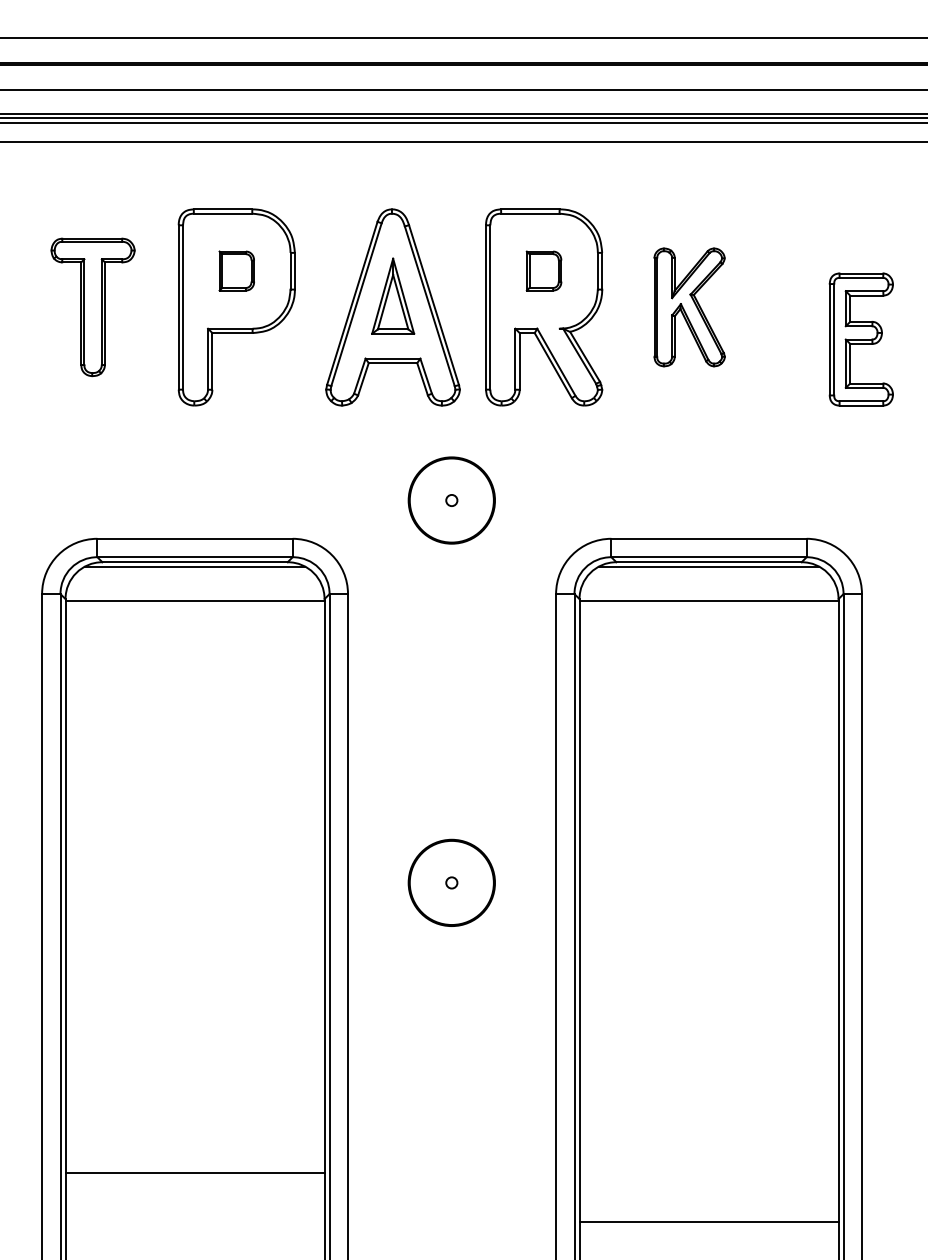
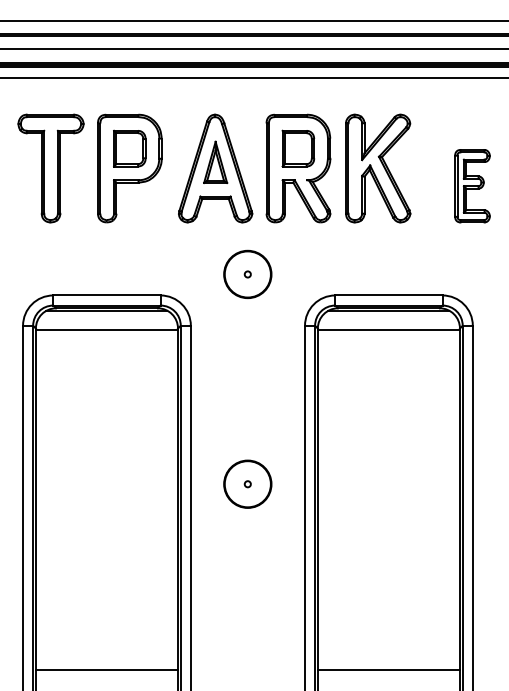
part: (236, 270) -> (129, 148), size x1.67
part: (544, 270) -> (298, 148), size x1.67
part: (92, 307) -> (50, 168), size x1.43
part: (690, 307) -> (378, 168), size x1.67
line: (194, 1173) -> (106, 670), moved

